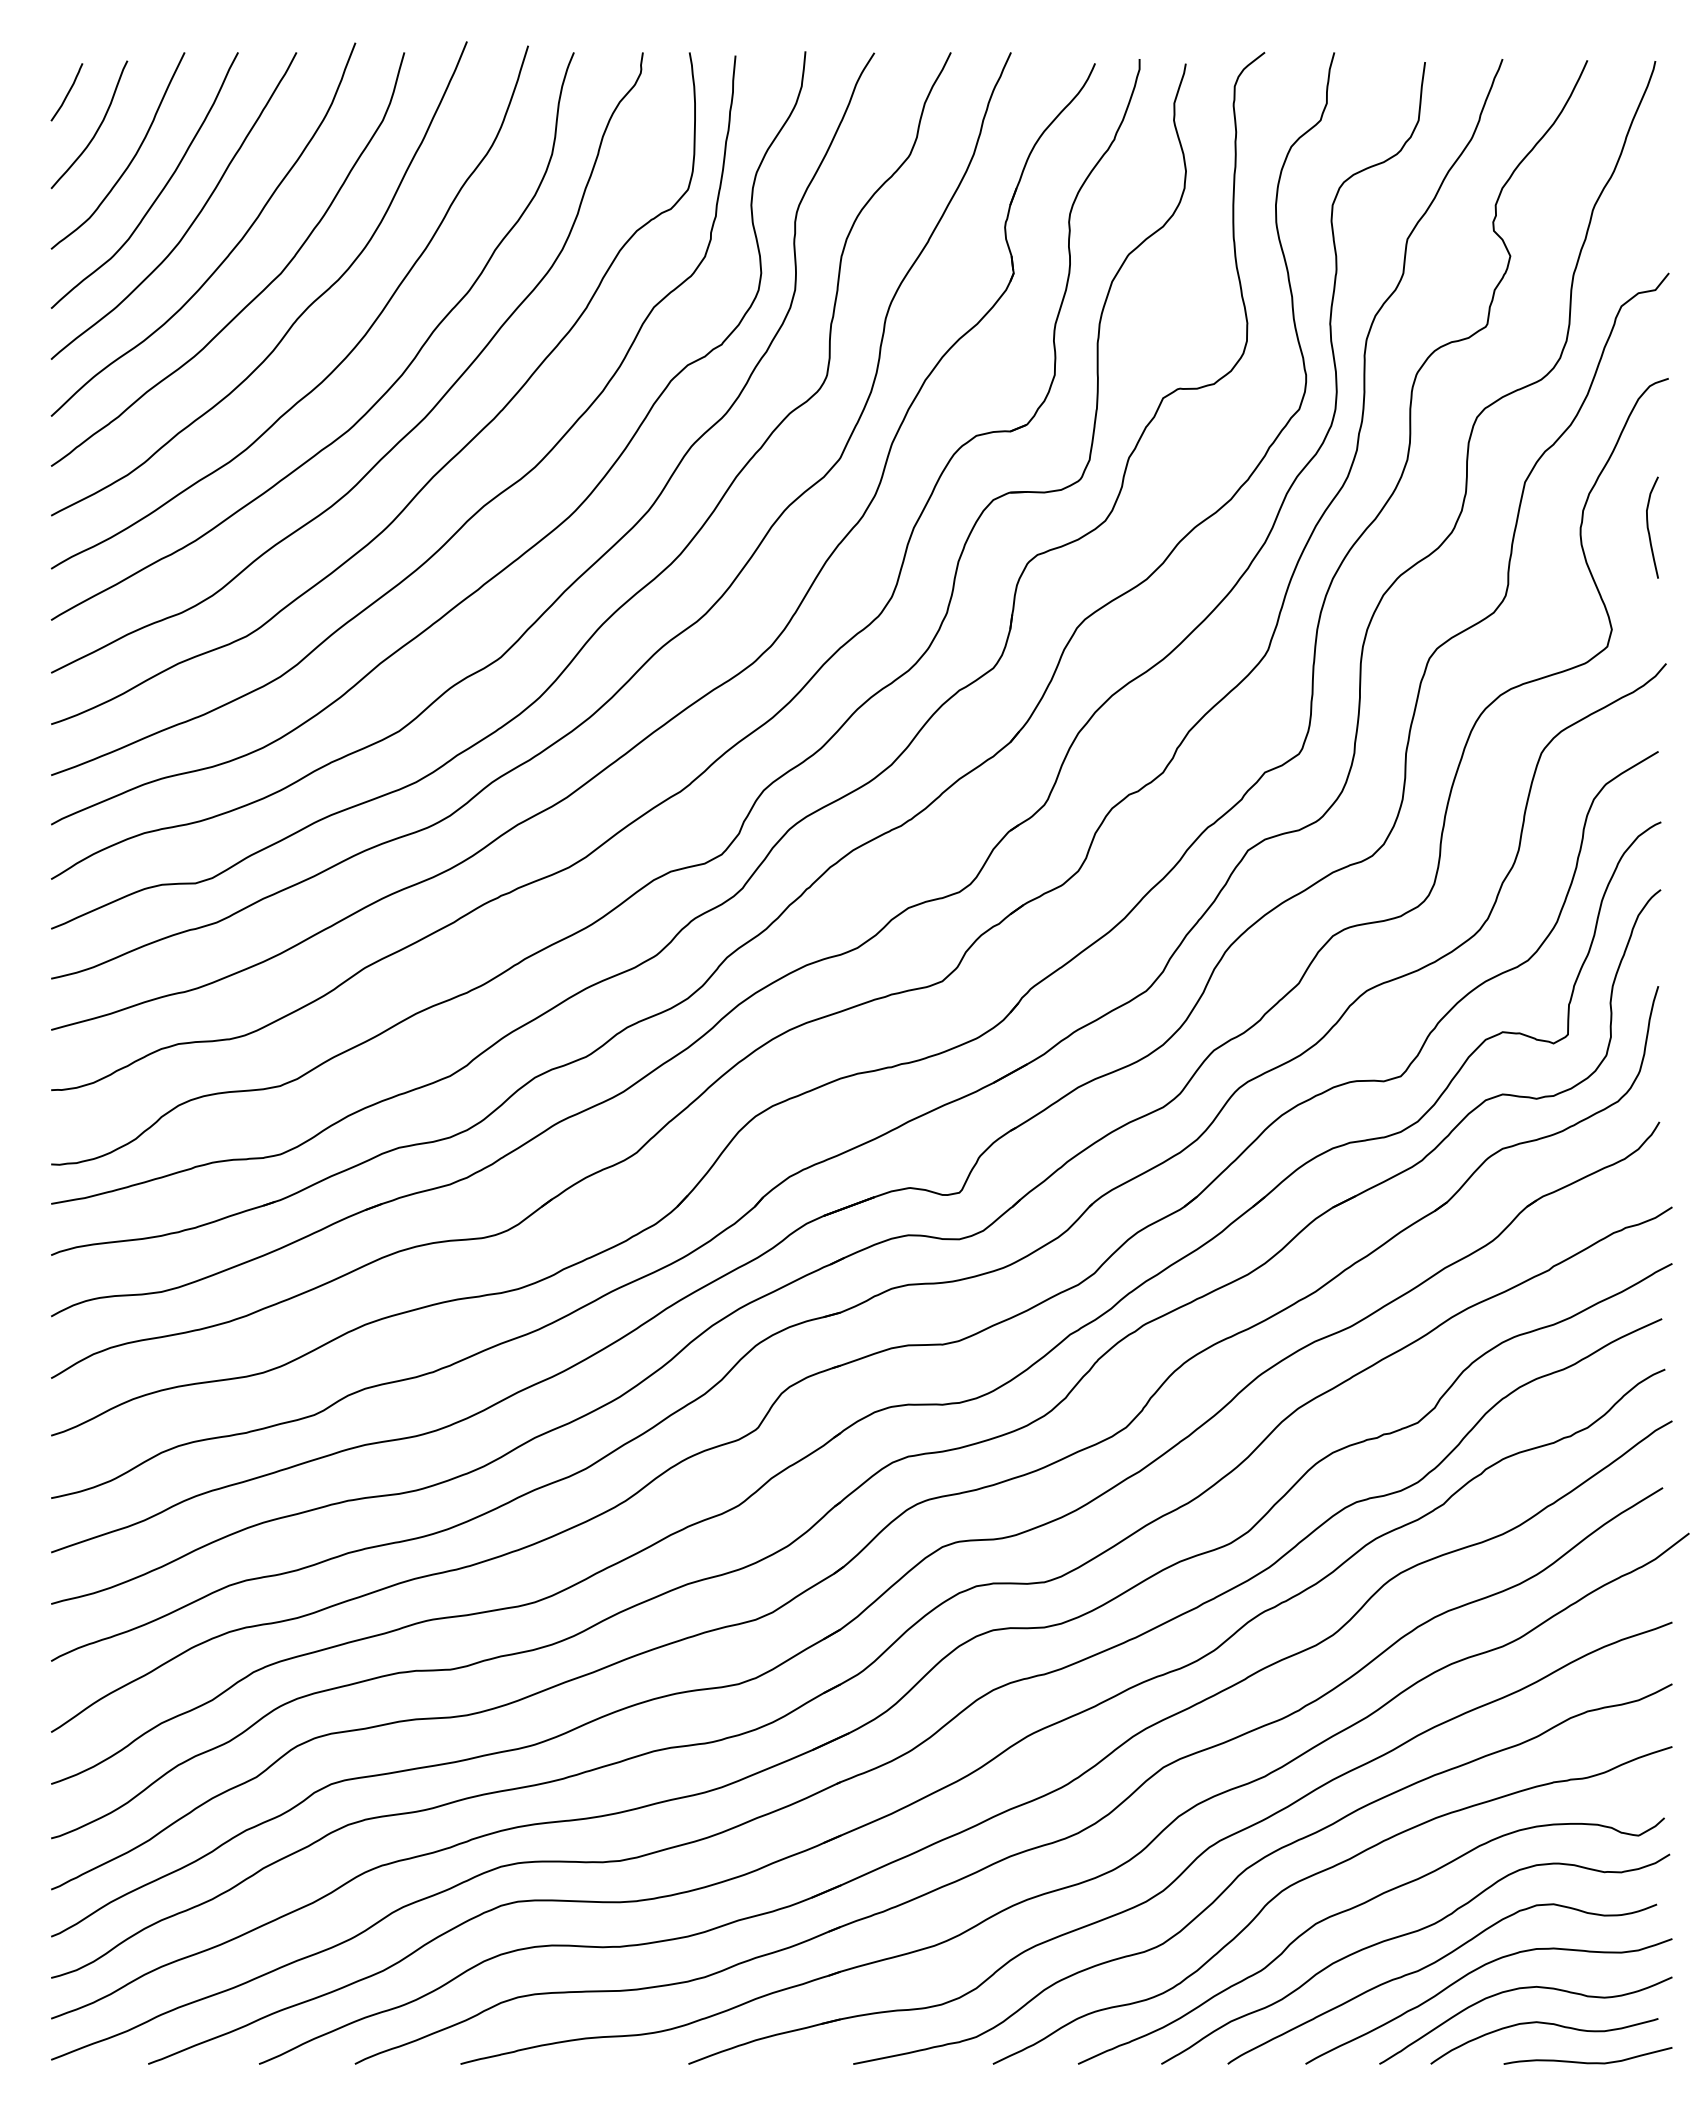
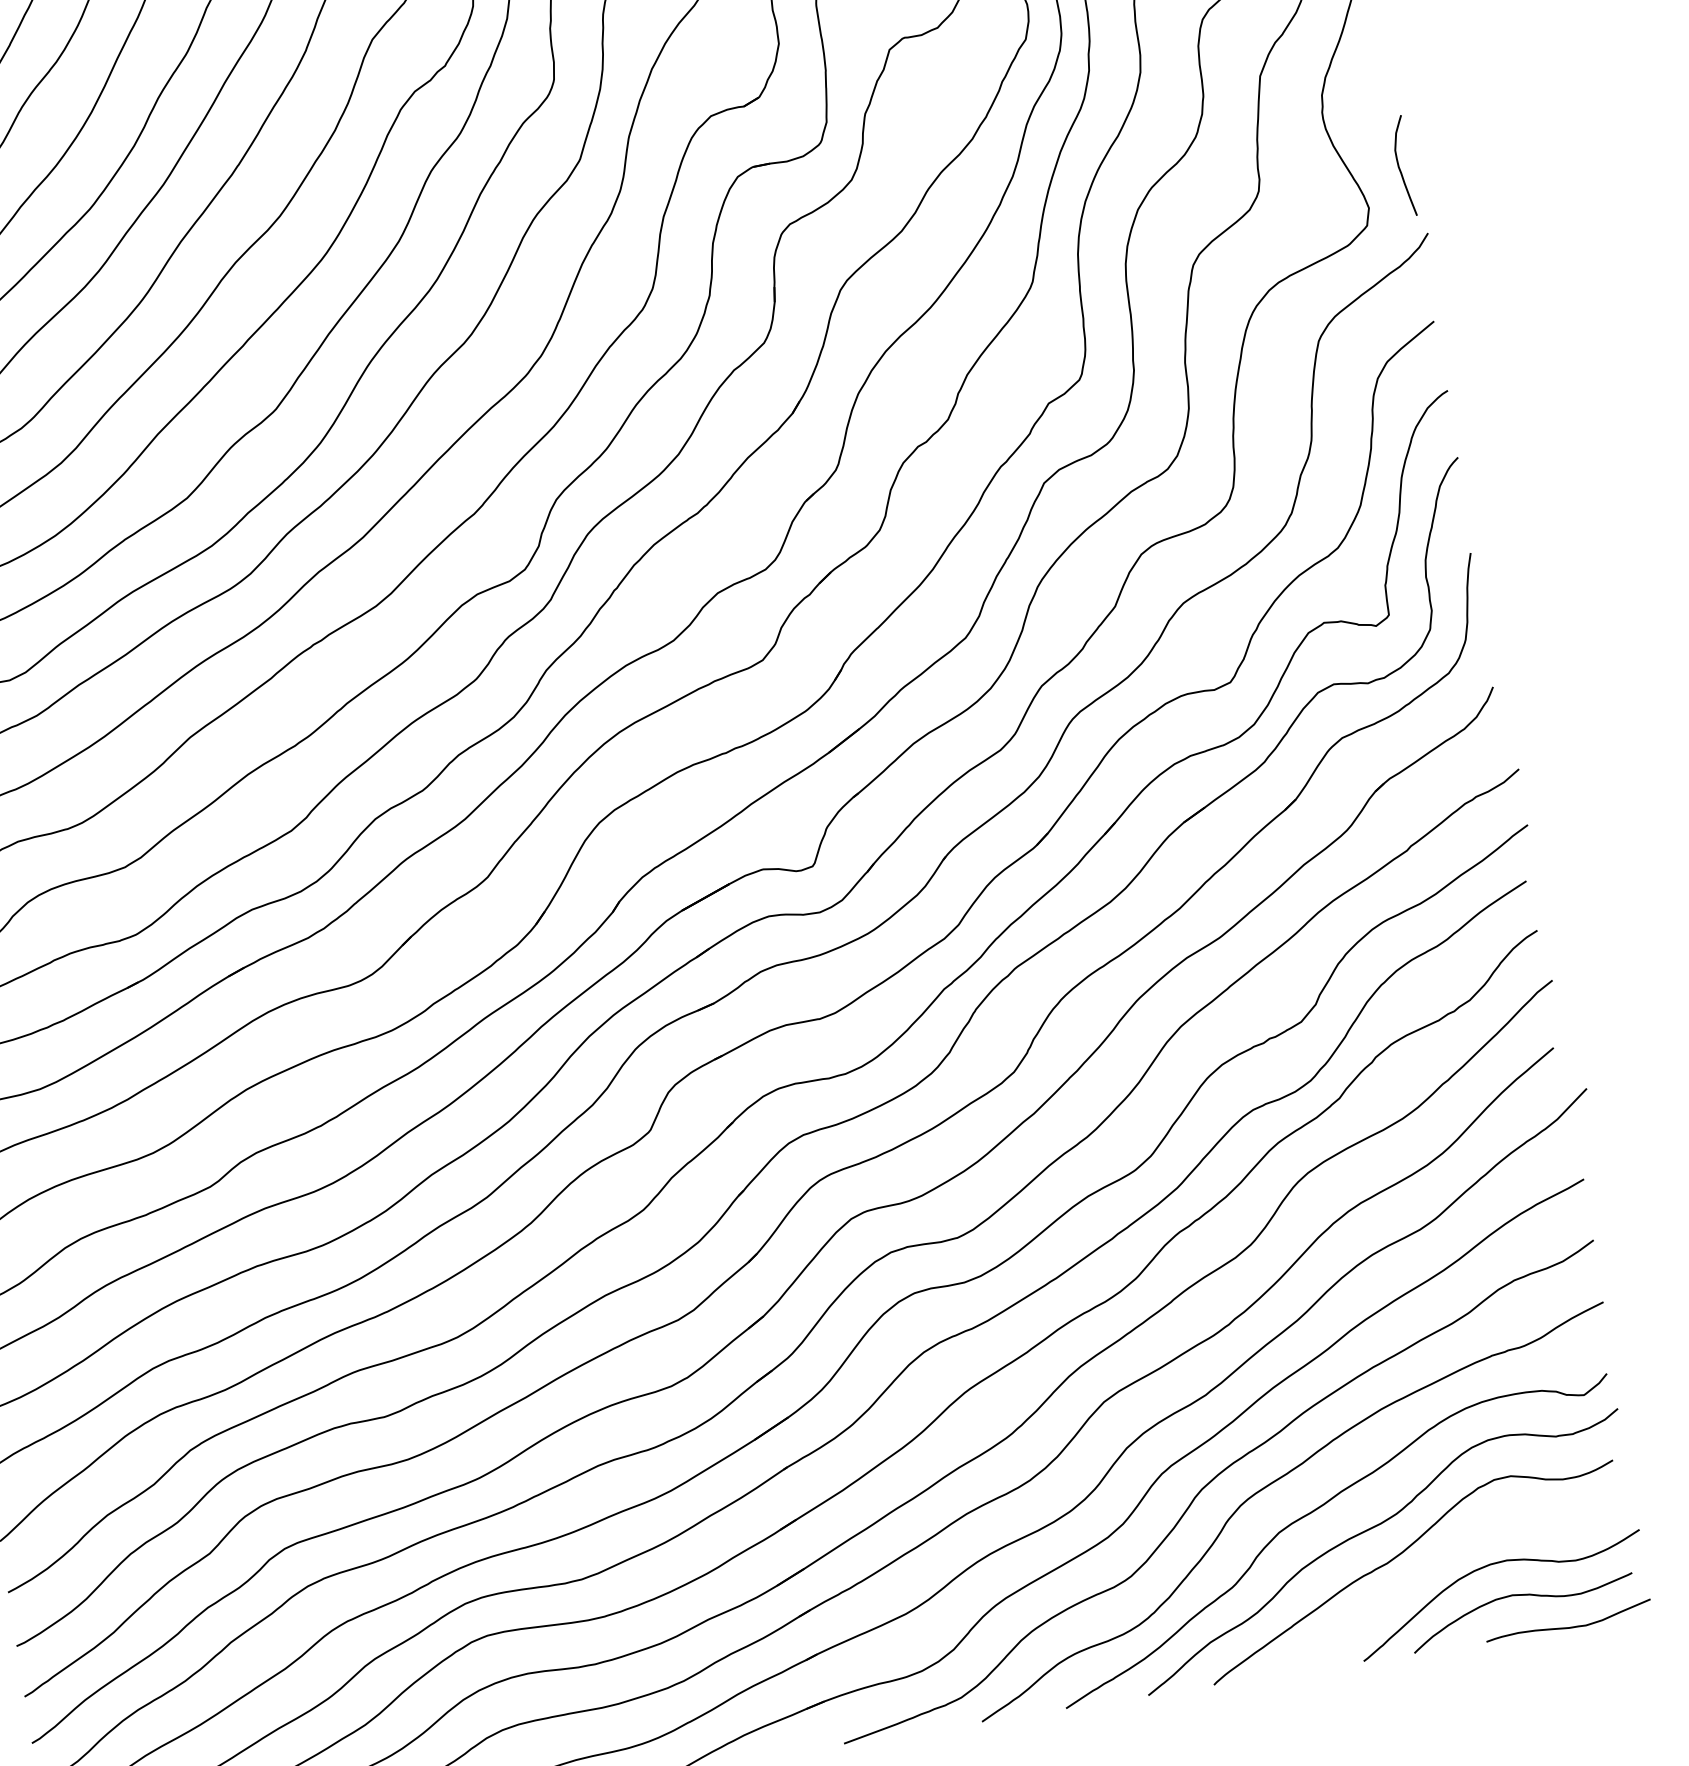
curve: (1648, 527) -> (1399, 166), moved
curve: (1471, 1973) -> (1440, 1557), removed

